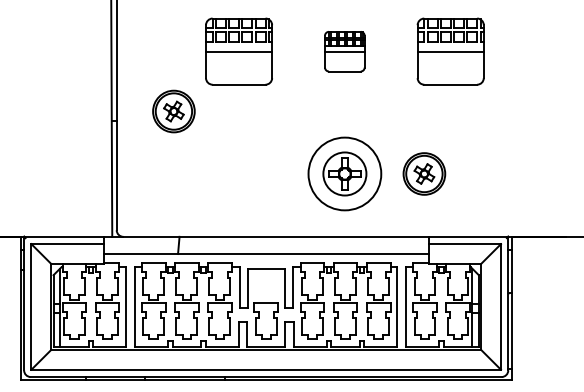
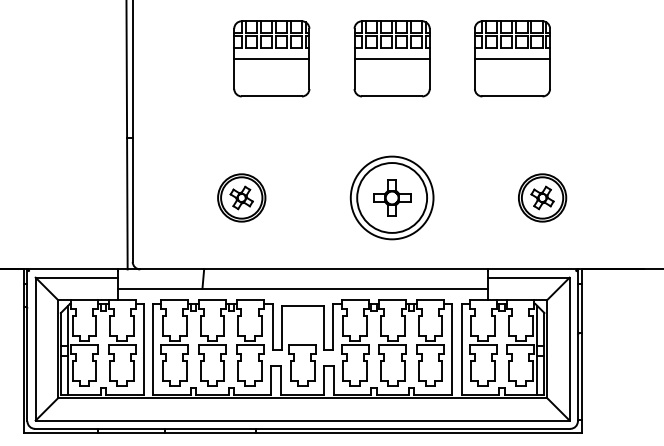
part: (344, 51) -> (391, 58), size x1.67
part: (173, 111) -> (241, 197), moved
circle: (345, 173) -> (392, 197), size x1.43
part: (424, 173) -> (542, 197), moved

